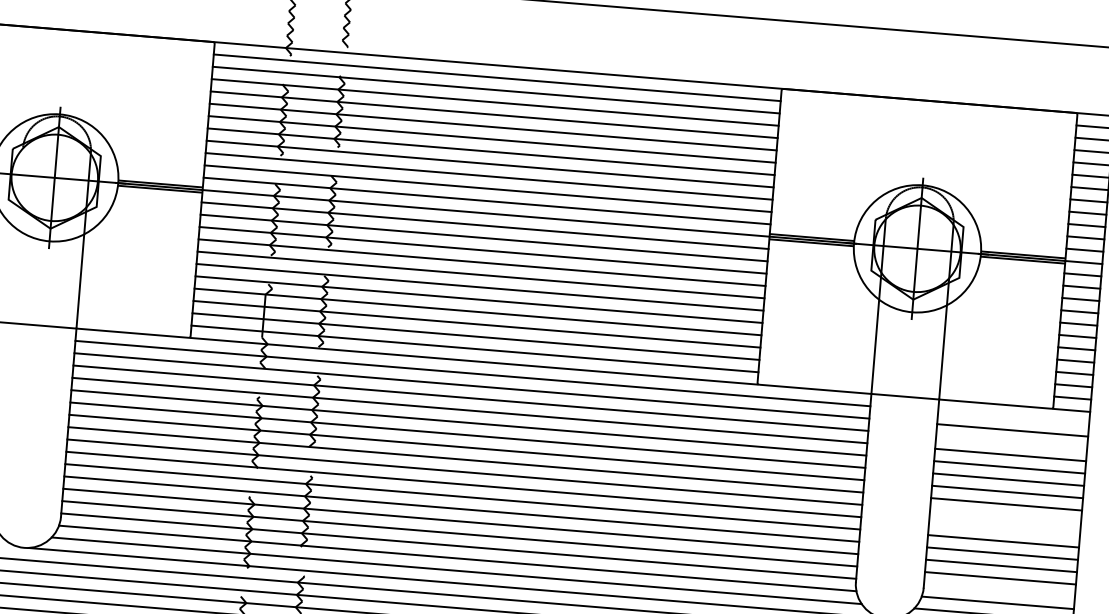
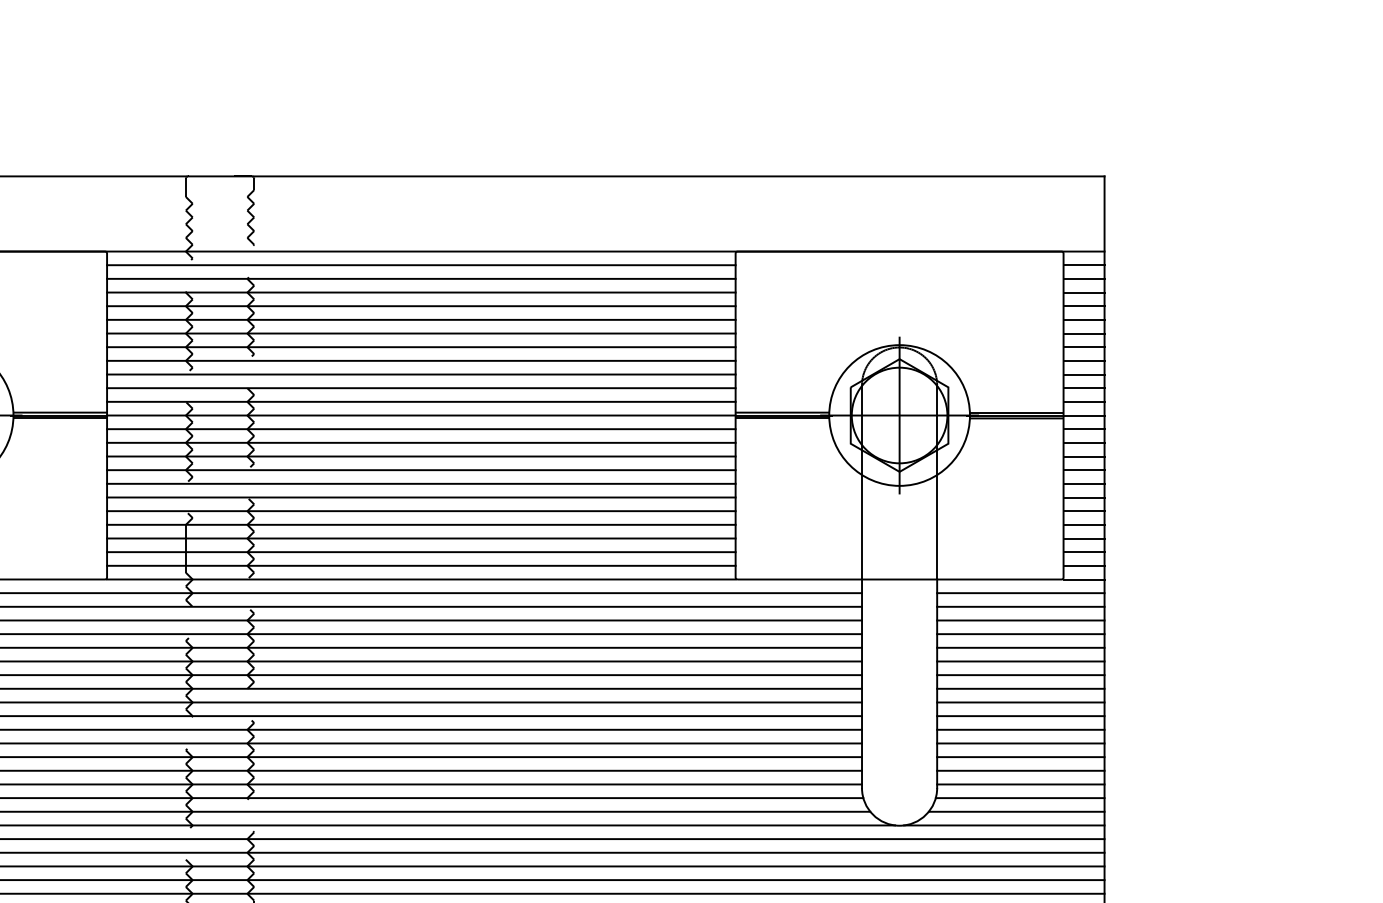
line: (1013, 418) -> (1020, 593), added
line: (1011, 442) -> (1020, 620), added
line: (1005, 516) -> (1020, 702), added
line: (1004, 529) -> (1020, 716), added
line: (999, 590) -> (1020, 784), added

